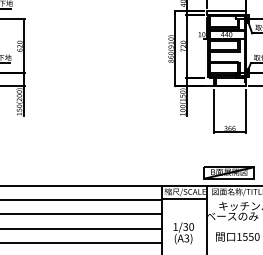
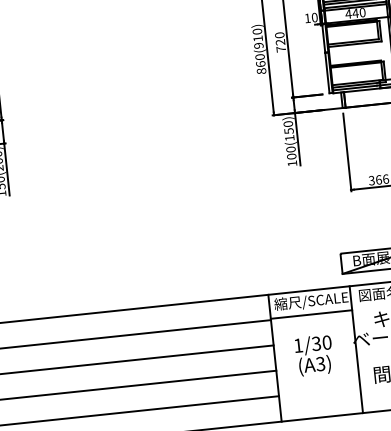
text: (183, 233) -> (313, 355), moved

